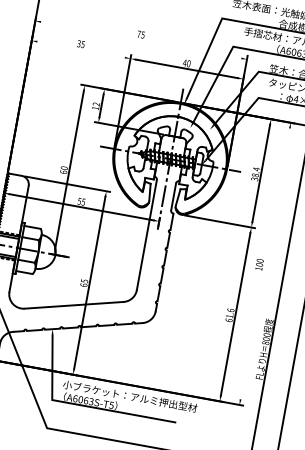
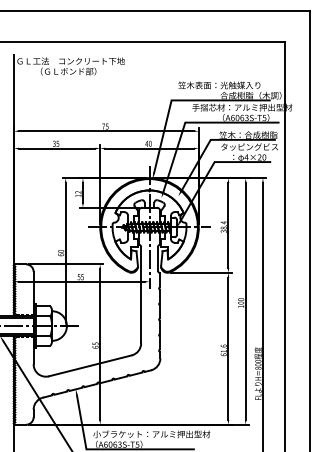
line: (140, 40) -> (105, 131), added
line: (80, 49) -> (56, 148), added
line: (264, 263) -> (245, 301), added

